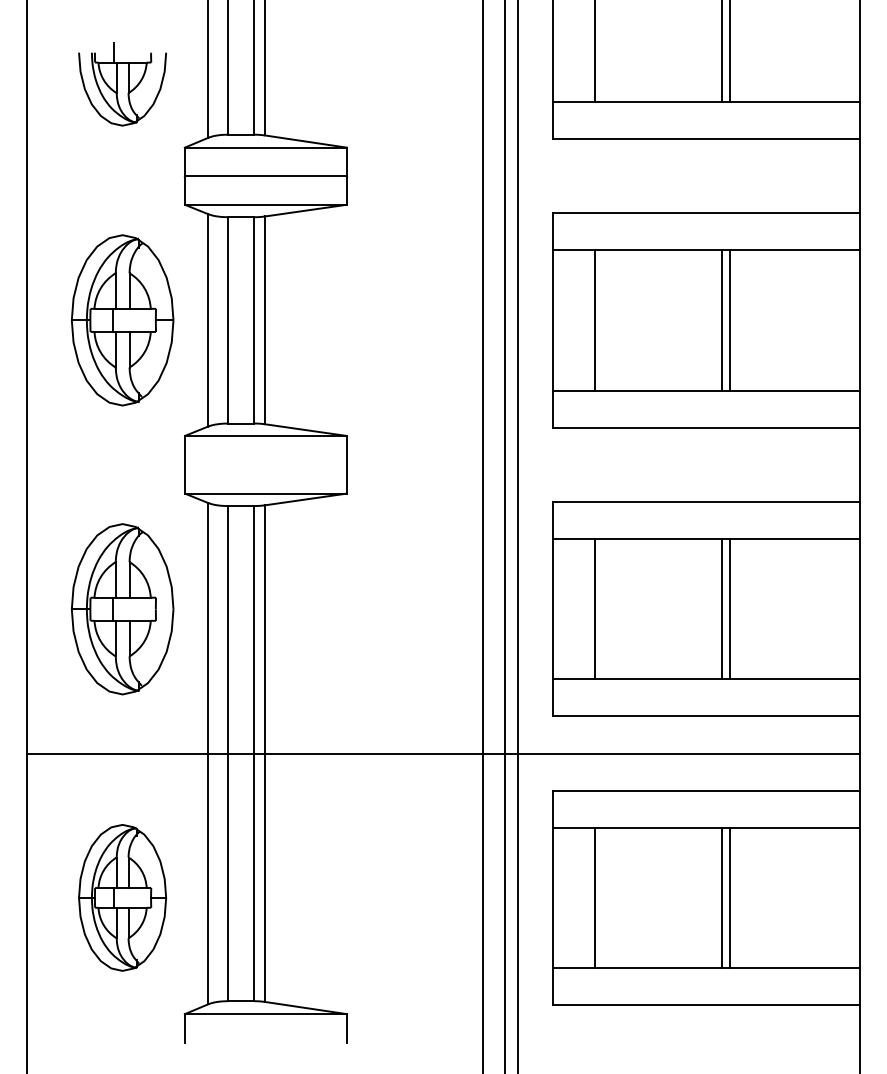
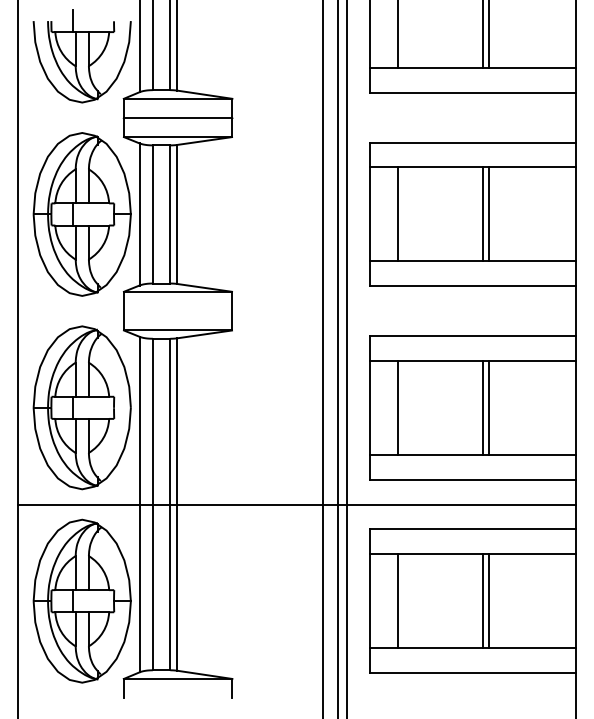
part: (121, 84) -> (81, 56), size x1.67
part: (121, 320) -> (81, 214), size x1.43
part: (121, 608) -> (81, 407), size x1.43
part: (121, 896) -> (81, 600), size x1.67

